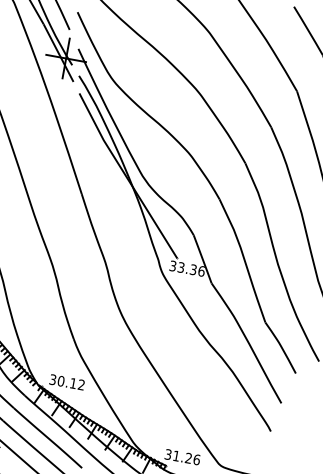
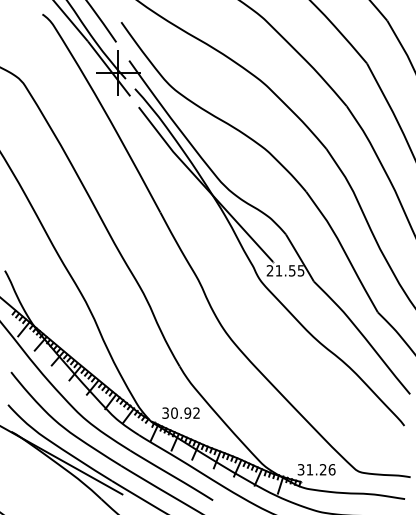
text: (187, 268) -> (285, 270), 33.36 -> 21.55
text: (73, 382) -> (187, 412), 30.12 -> 30.92

